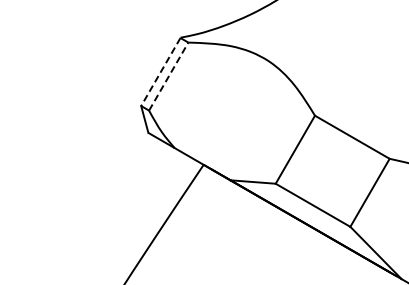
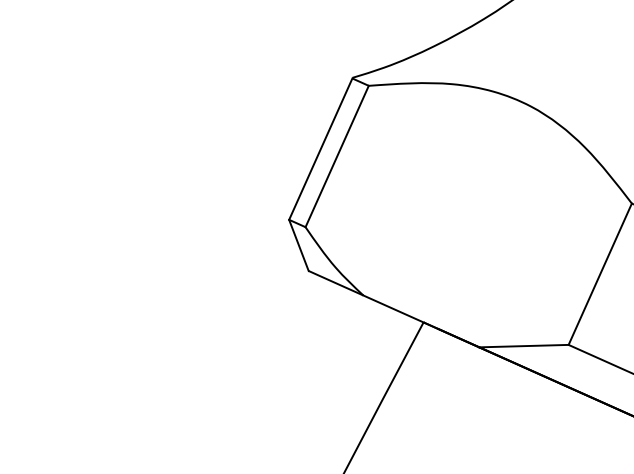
line: (160, 72) -> (320, 150), dashed -> solid
line: (168, 76) -> (336, 156), dashed -> solid

